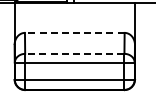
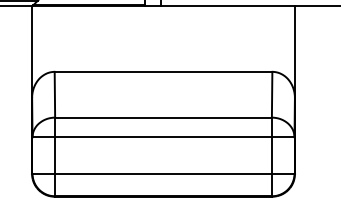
line: (74, 32) -> (162, 70), dashed -> solid
line: (74, 53) -> (162, 116), dashed -> solid

